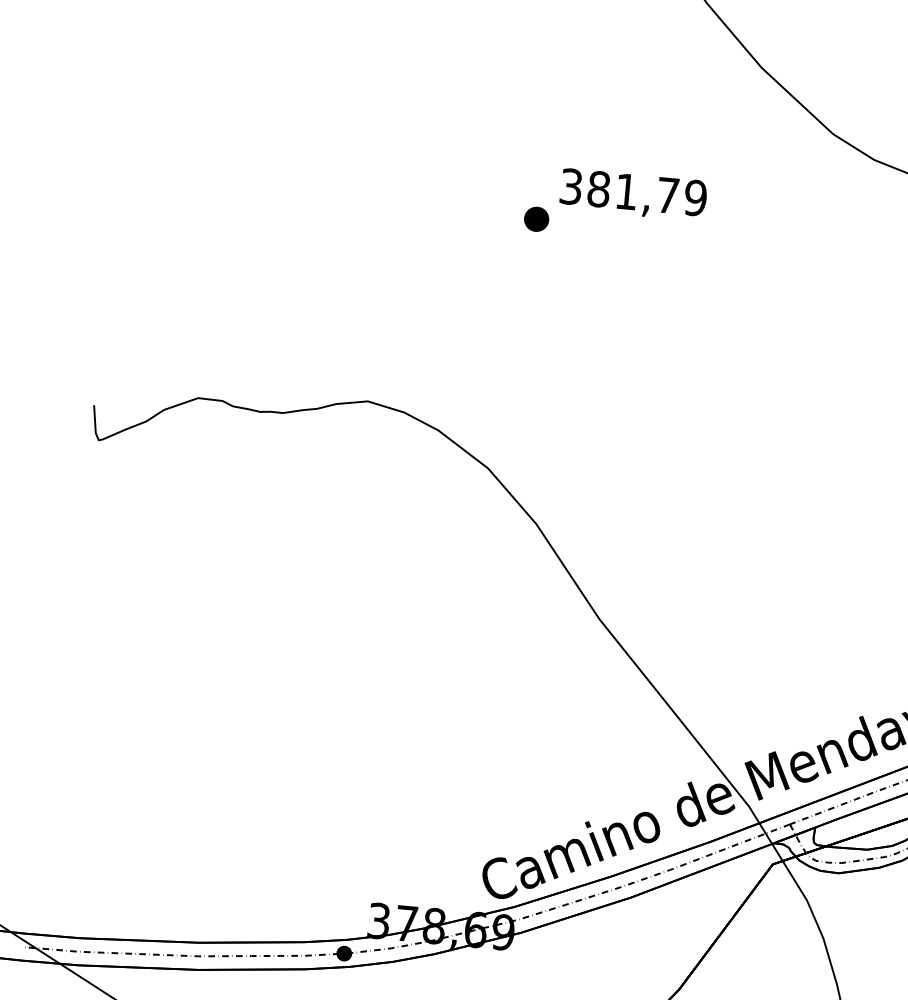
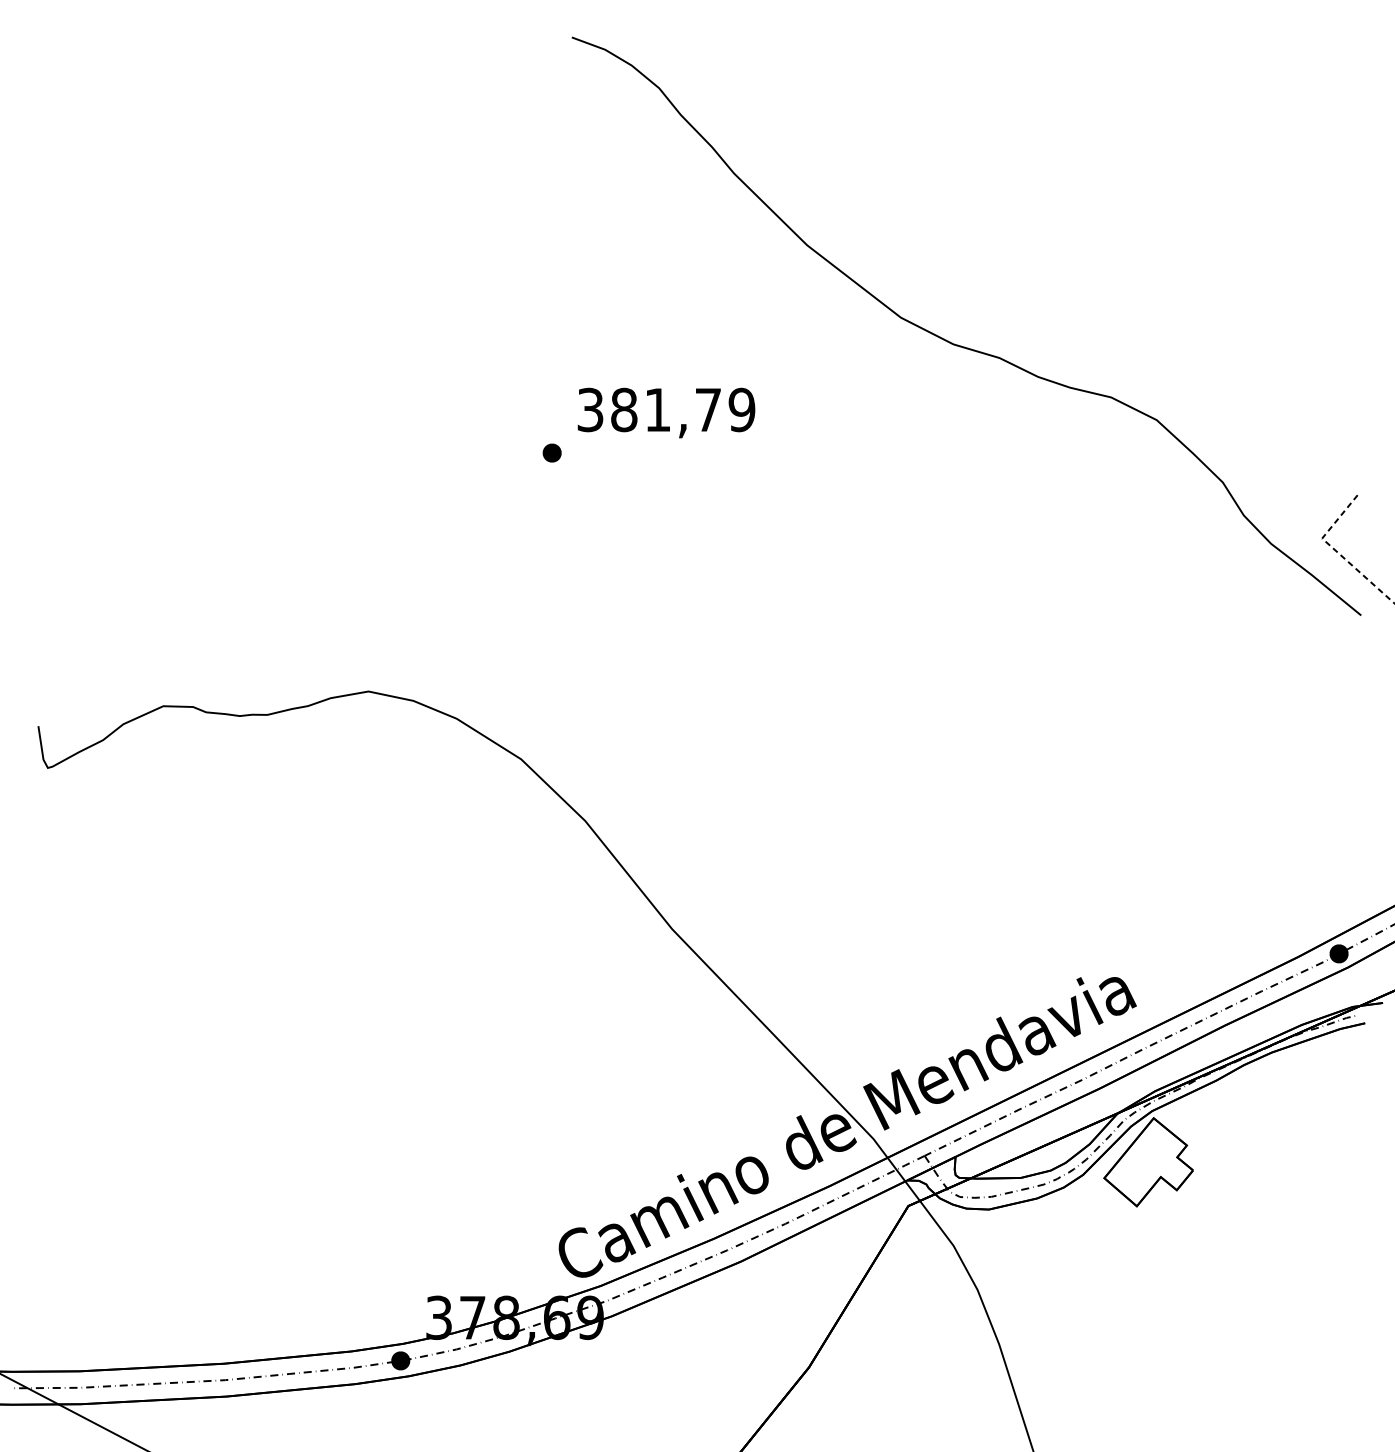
part: (536, 218) -> (551, 452), size x0.62

